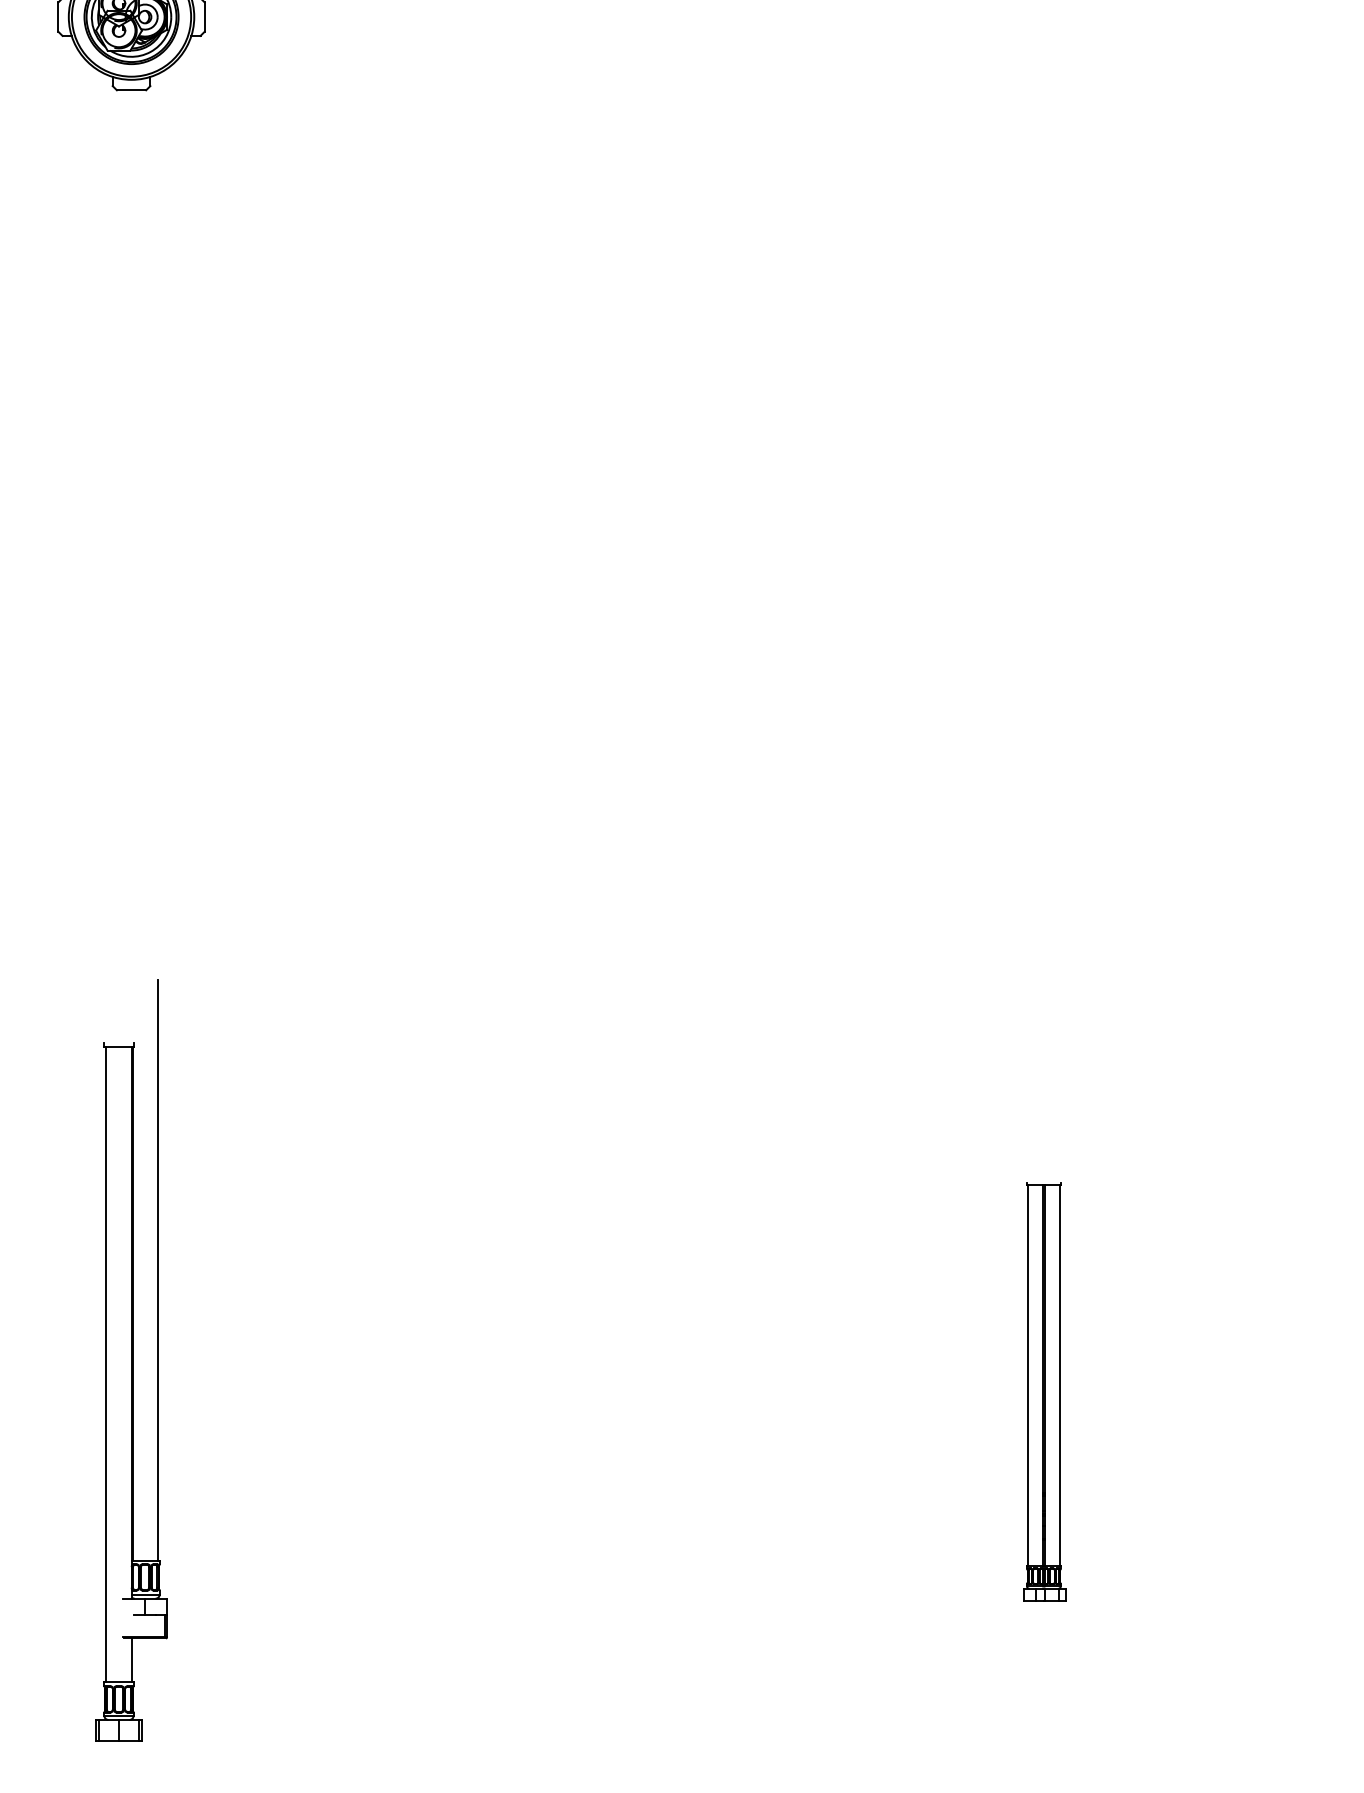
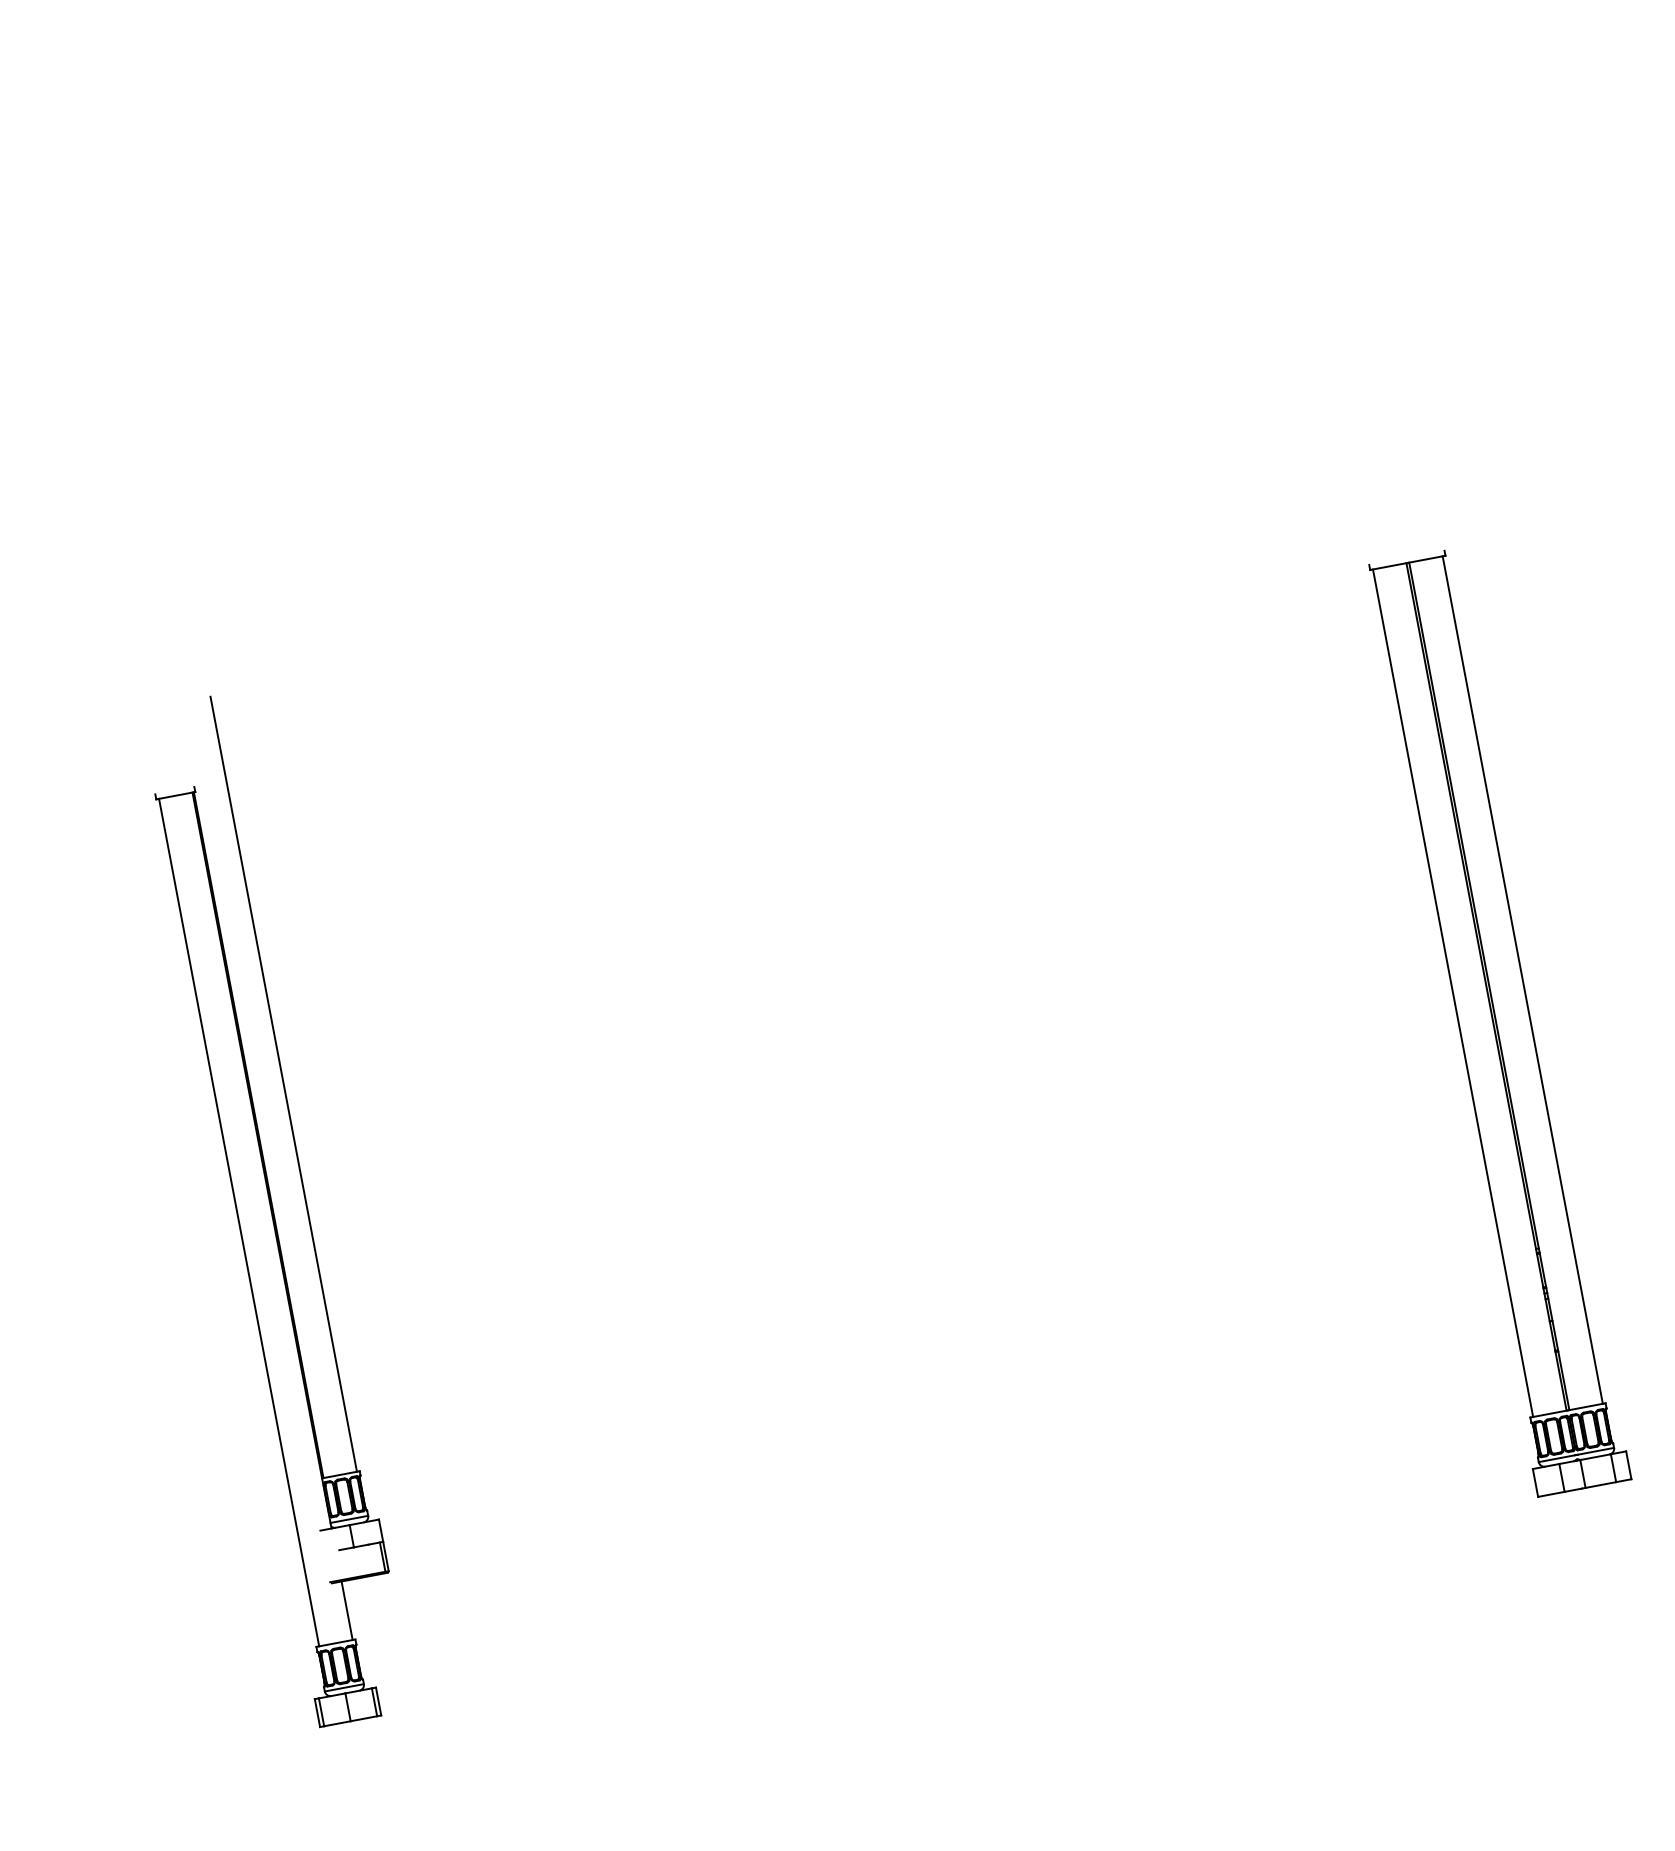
part: (1044, 1391) -> (1496, 1022), size x1.67

